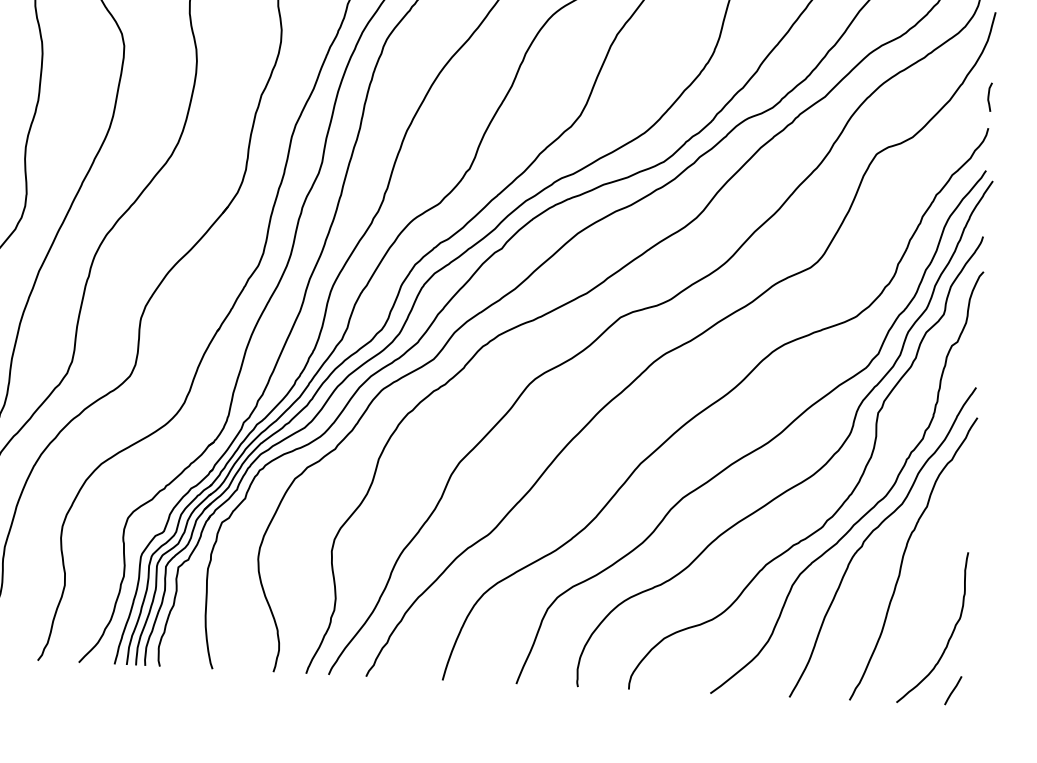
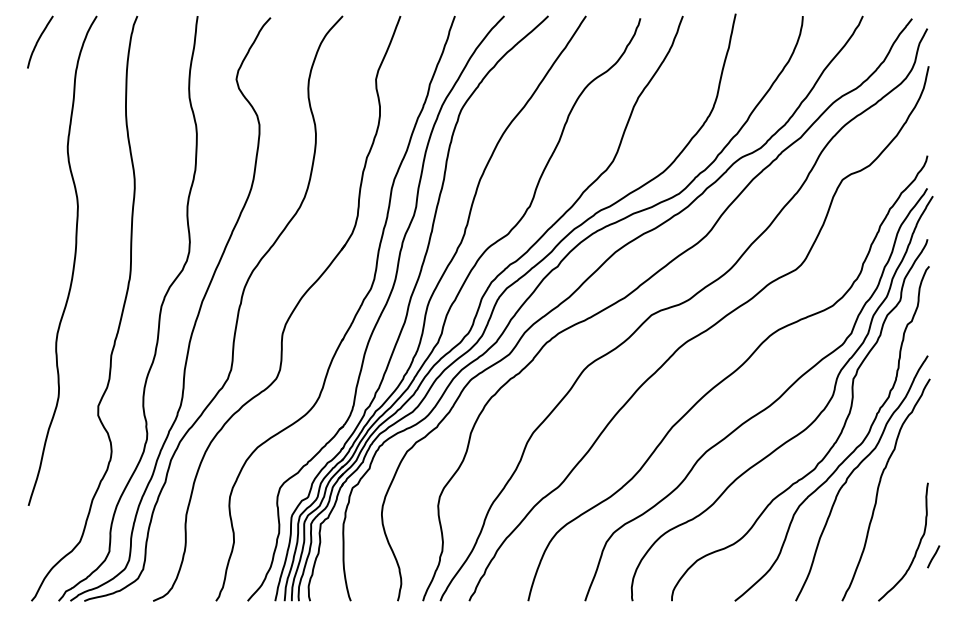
curve: (989, 96) -> (927, 131), removed
line: (953, 690) -> (933, 556), moved

